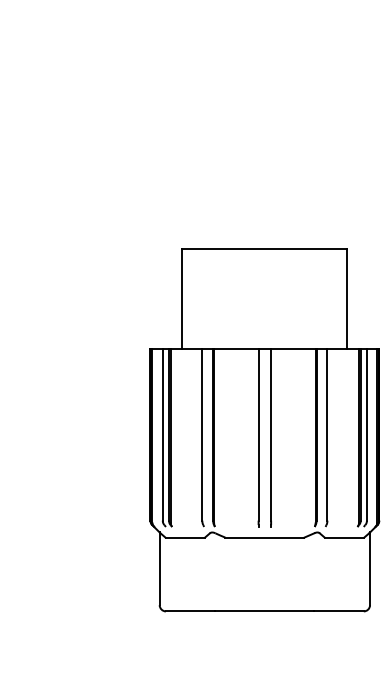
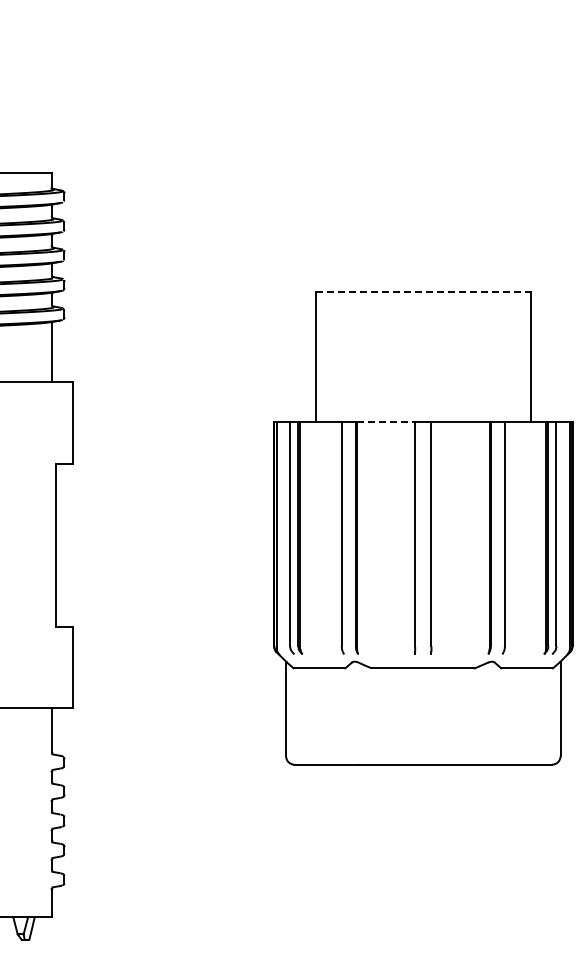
line: (265, 248) -> (423, 291), solid -> dashed
line: (236, 349) -> (386, 422), solid -> dashed

